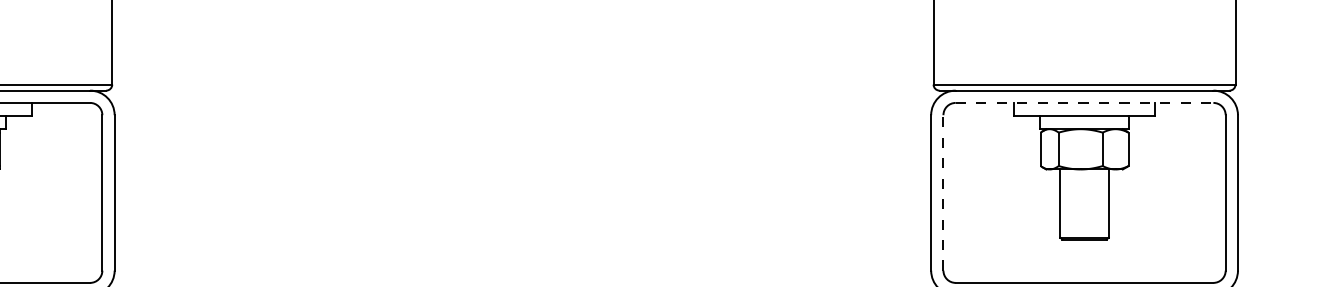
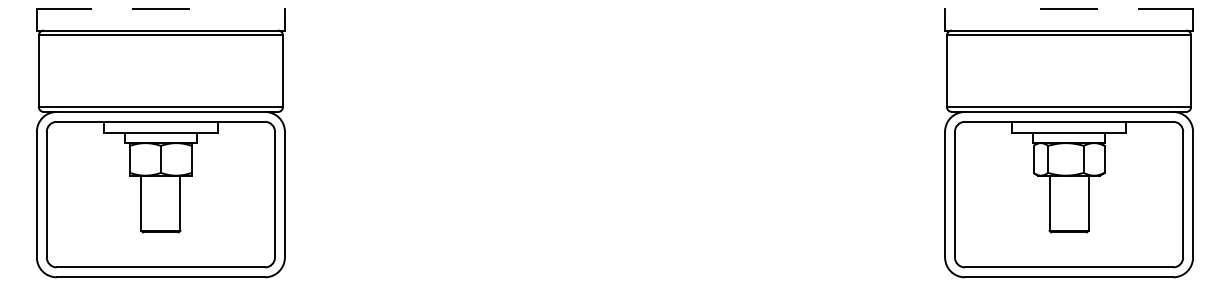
line: (1085, 102) -> (1069, 121), dashed -> solid
line: (942, 192) -> (954, 194), dashed -> solid

